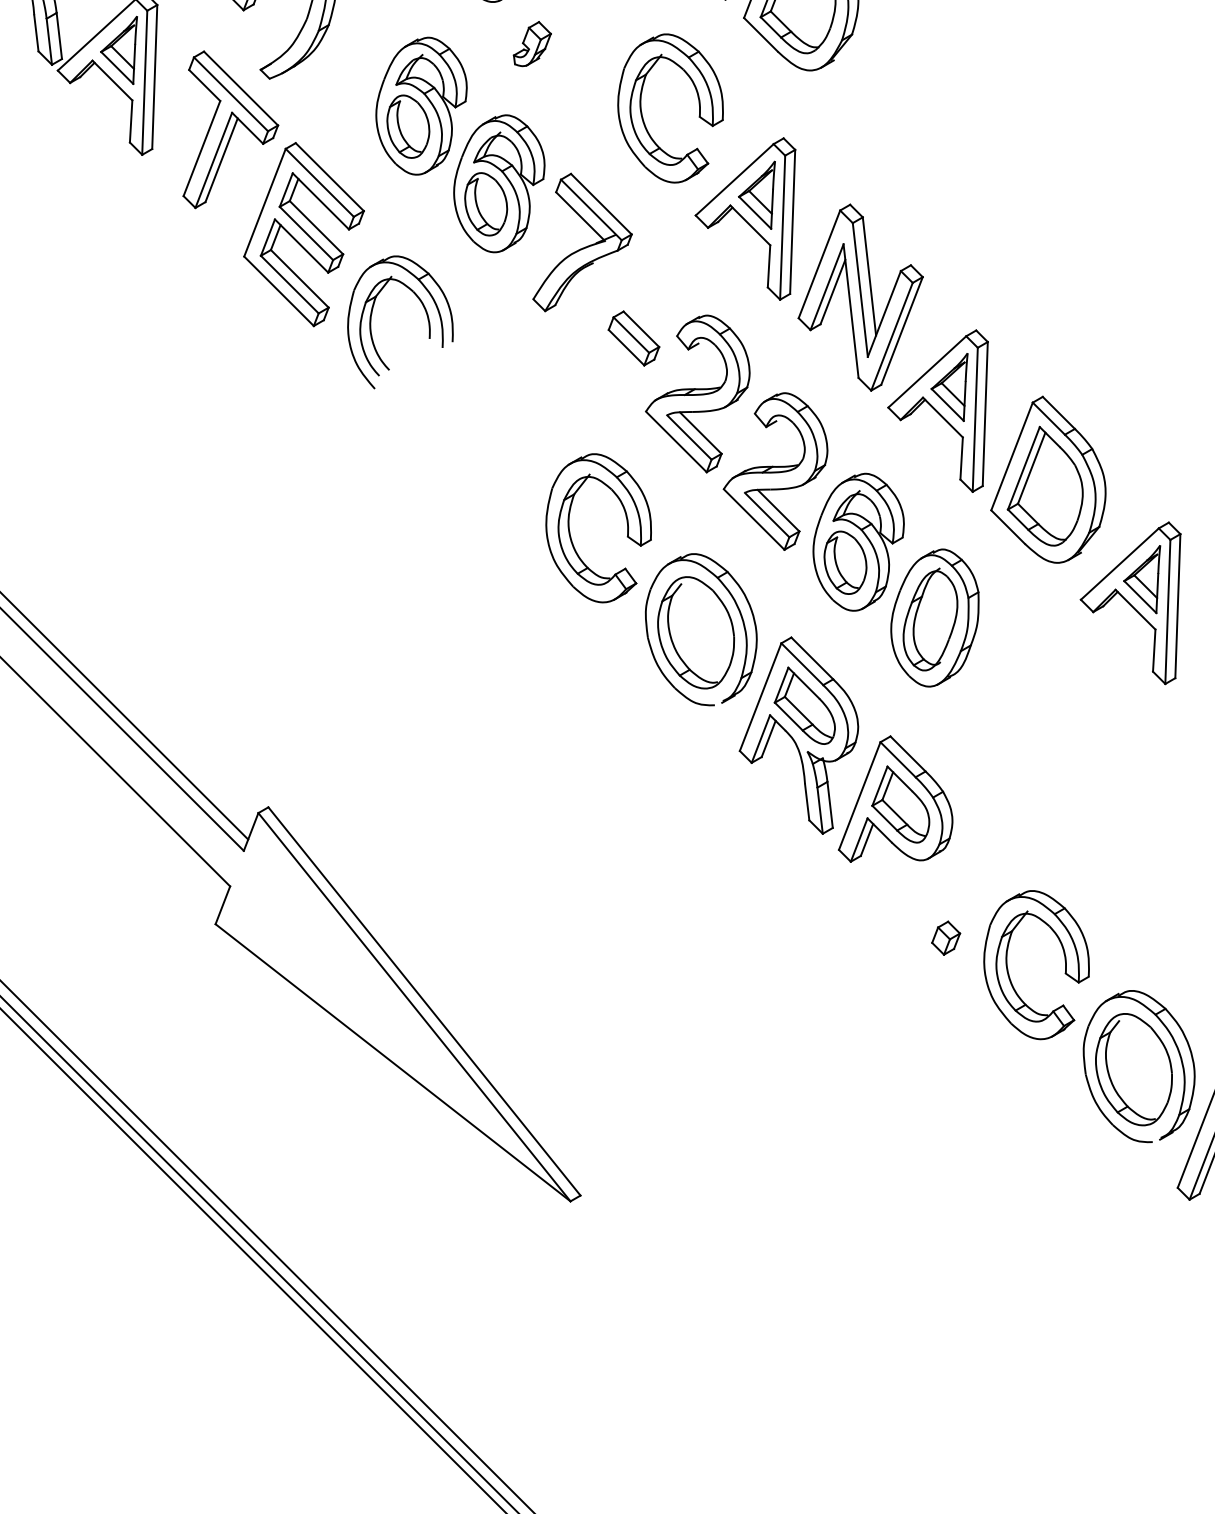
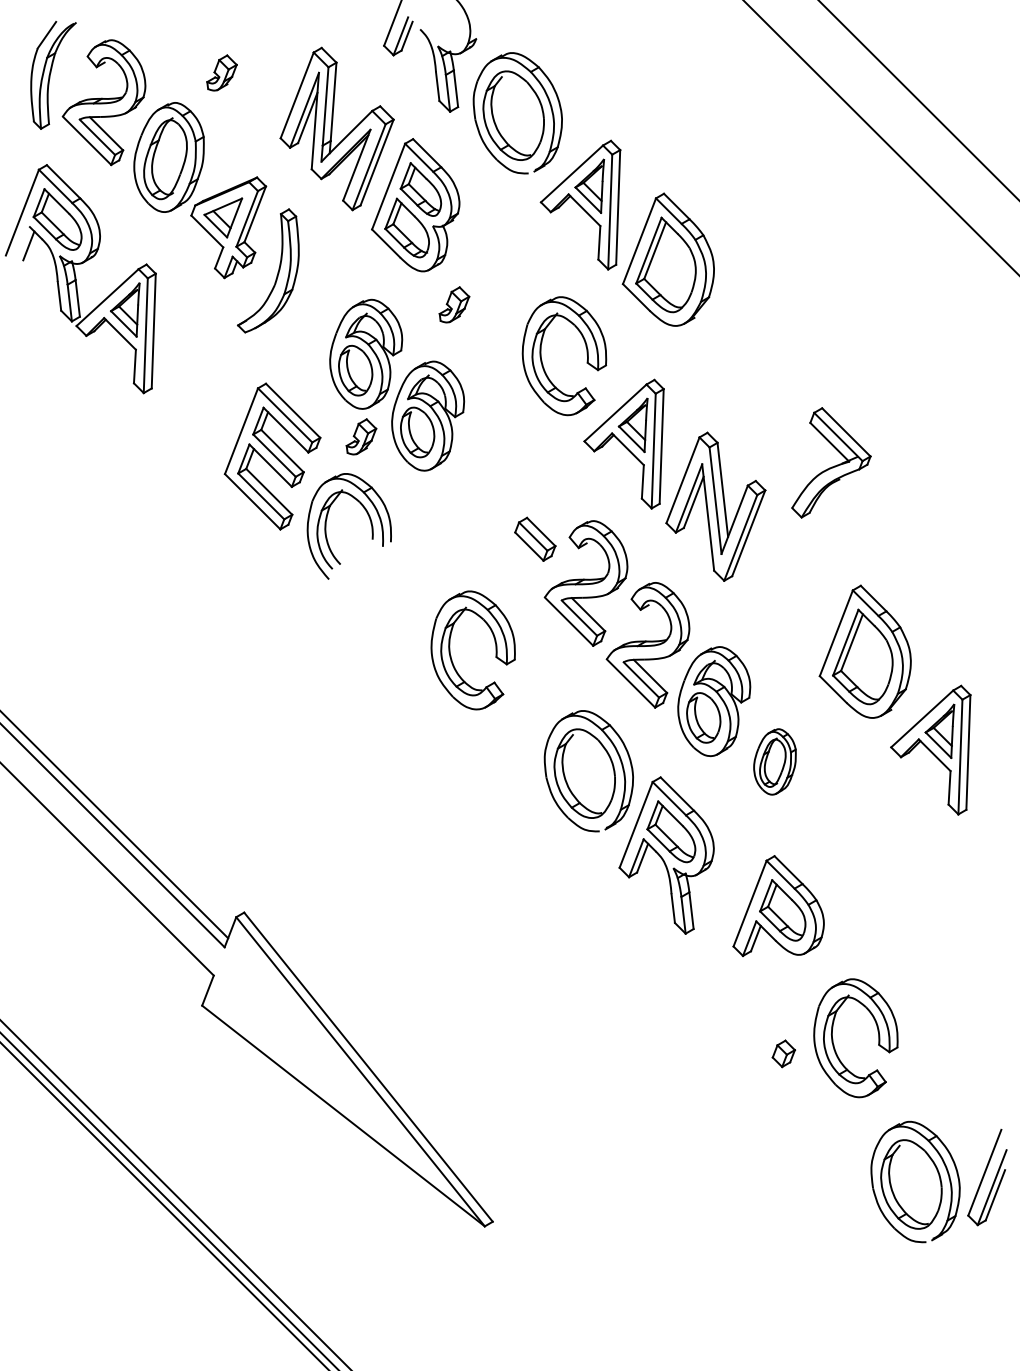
part: (231, 128) -> (214, 372), removed
part: (415, 209) -> (361, 436), added
part: (582, 242) -> (831, 462), moved
part: (938, 410) -> (777, 596), removed
part: (571, 534) -> (451, 655), moved
part: (934, 617) -> (774, 761), size x0.6
part: (895, 798) -> (778, 905), moved
part: (945, 937) -> (783, 1053), moved
part: (1139, 1065) -> (915, 1181), moved

